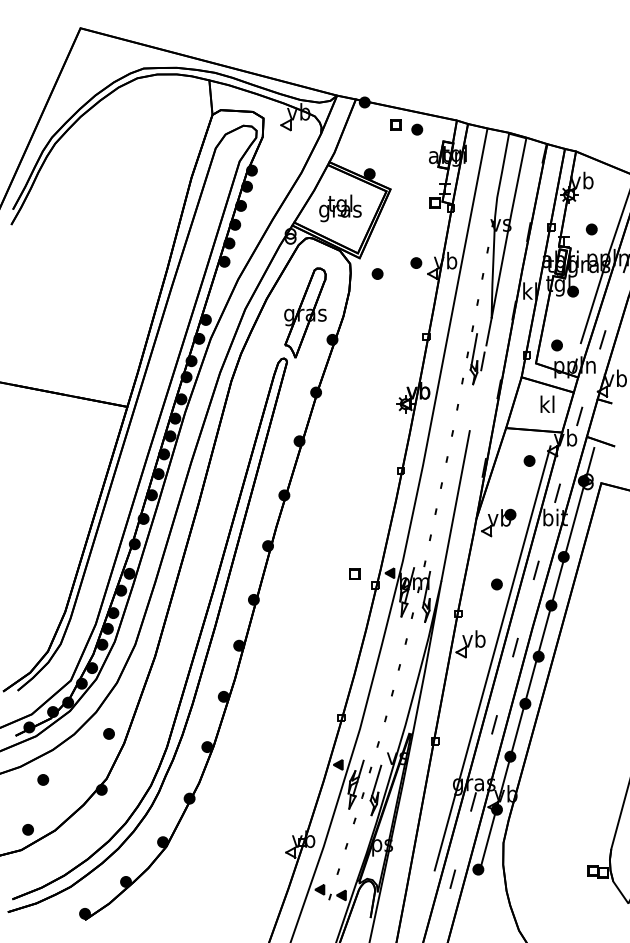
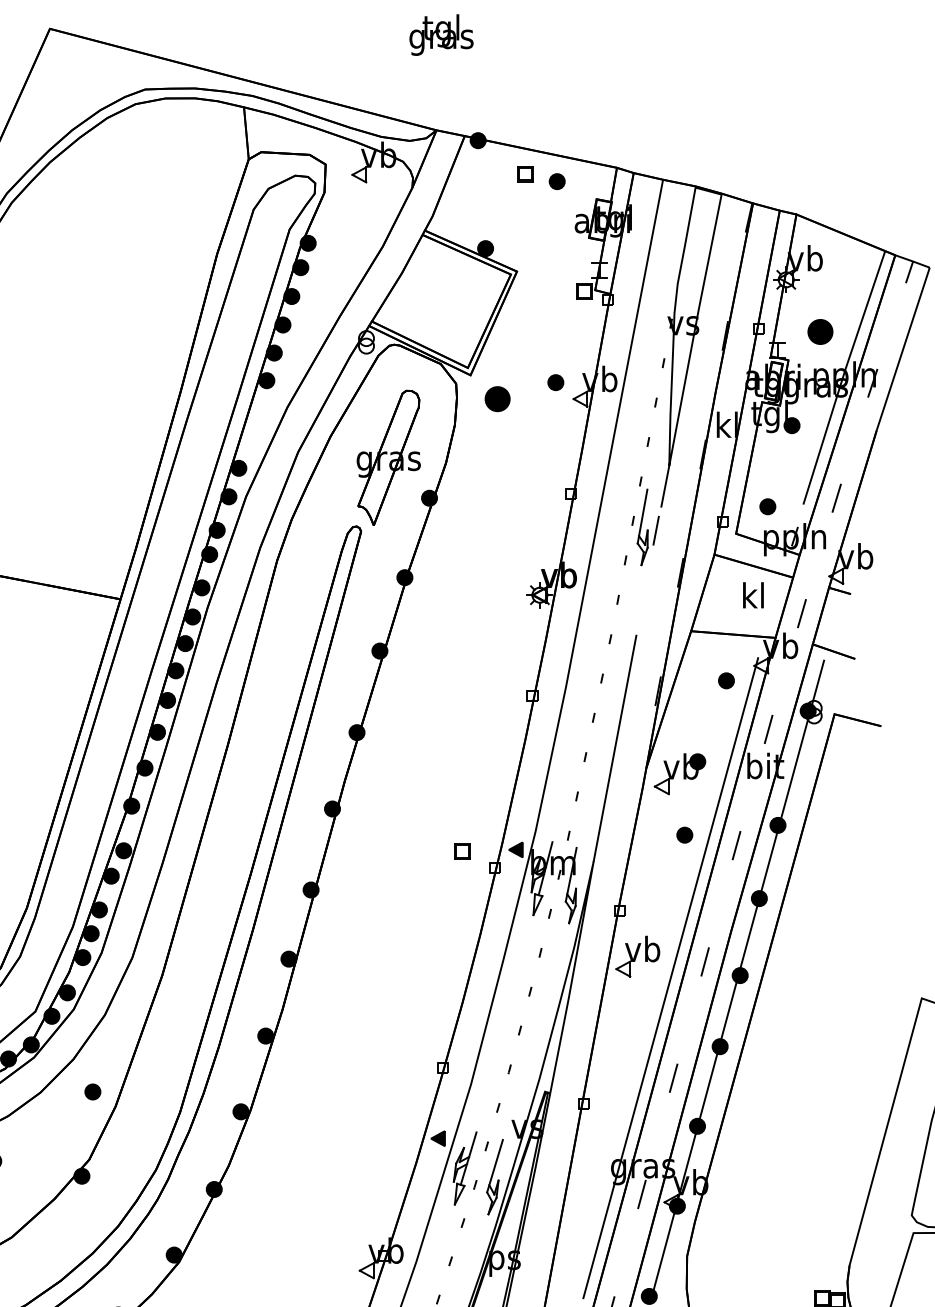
text: (340, 208) -> (441, 35), moved
part: (591, 229) -> (819, 332), size x1.6
part: (377, 273) -> (497, 398), size x1.6
part: (496, 584) -> (684, 835), moved

